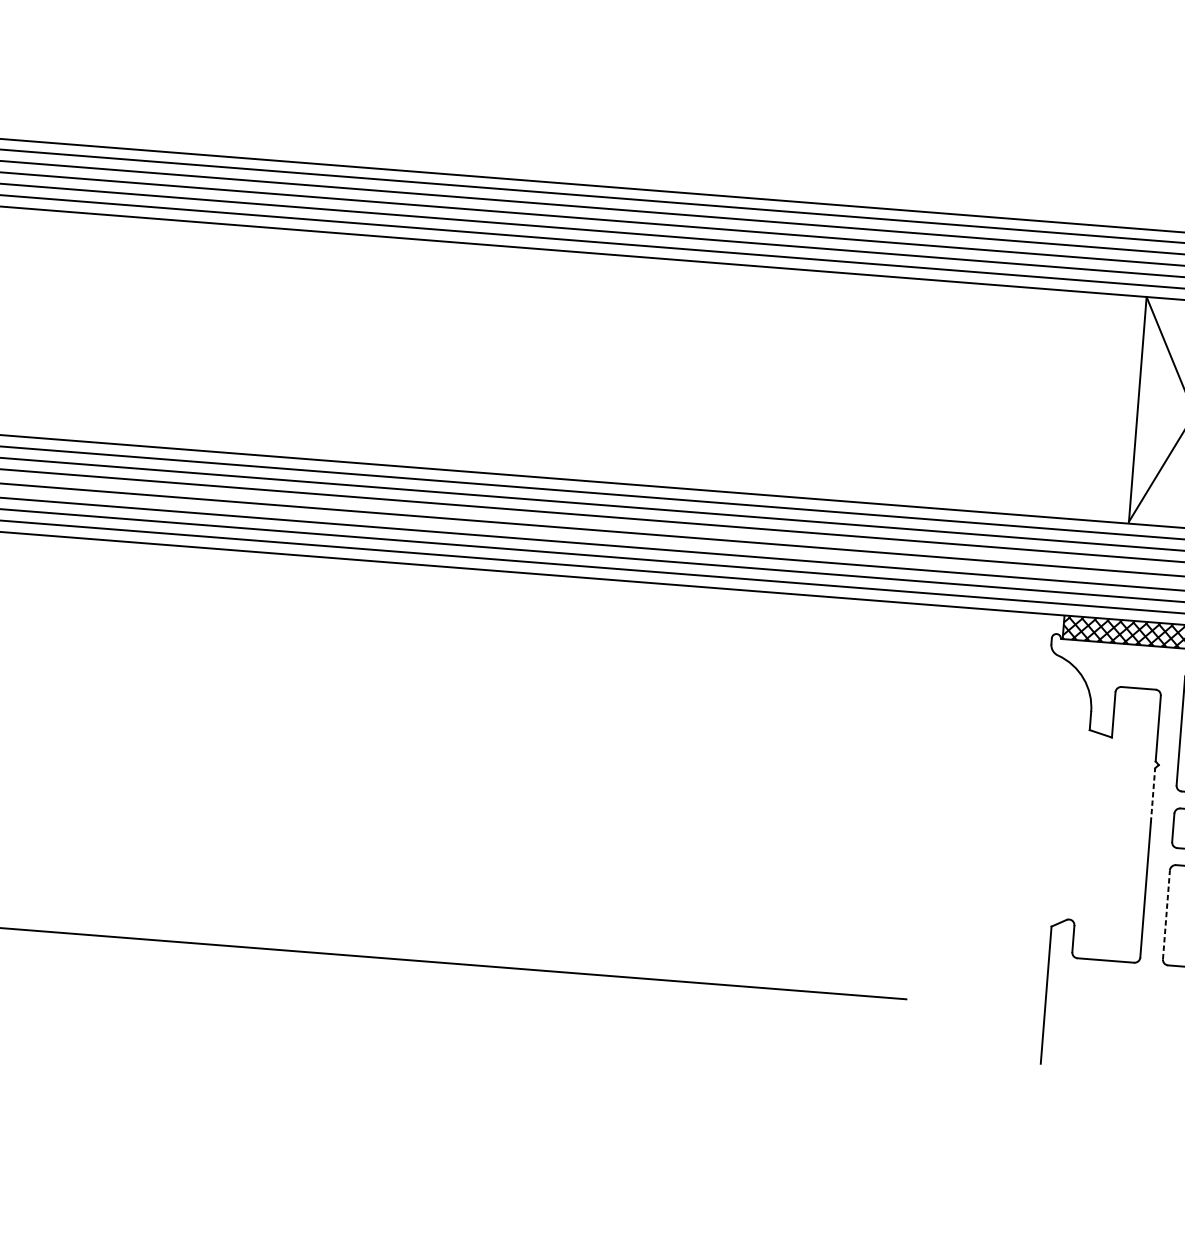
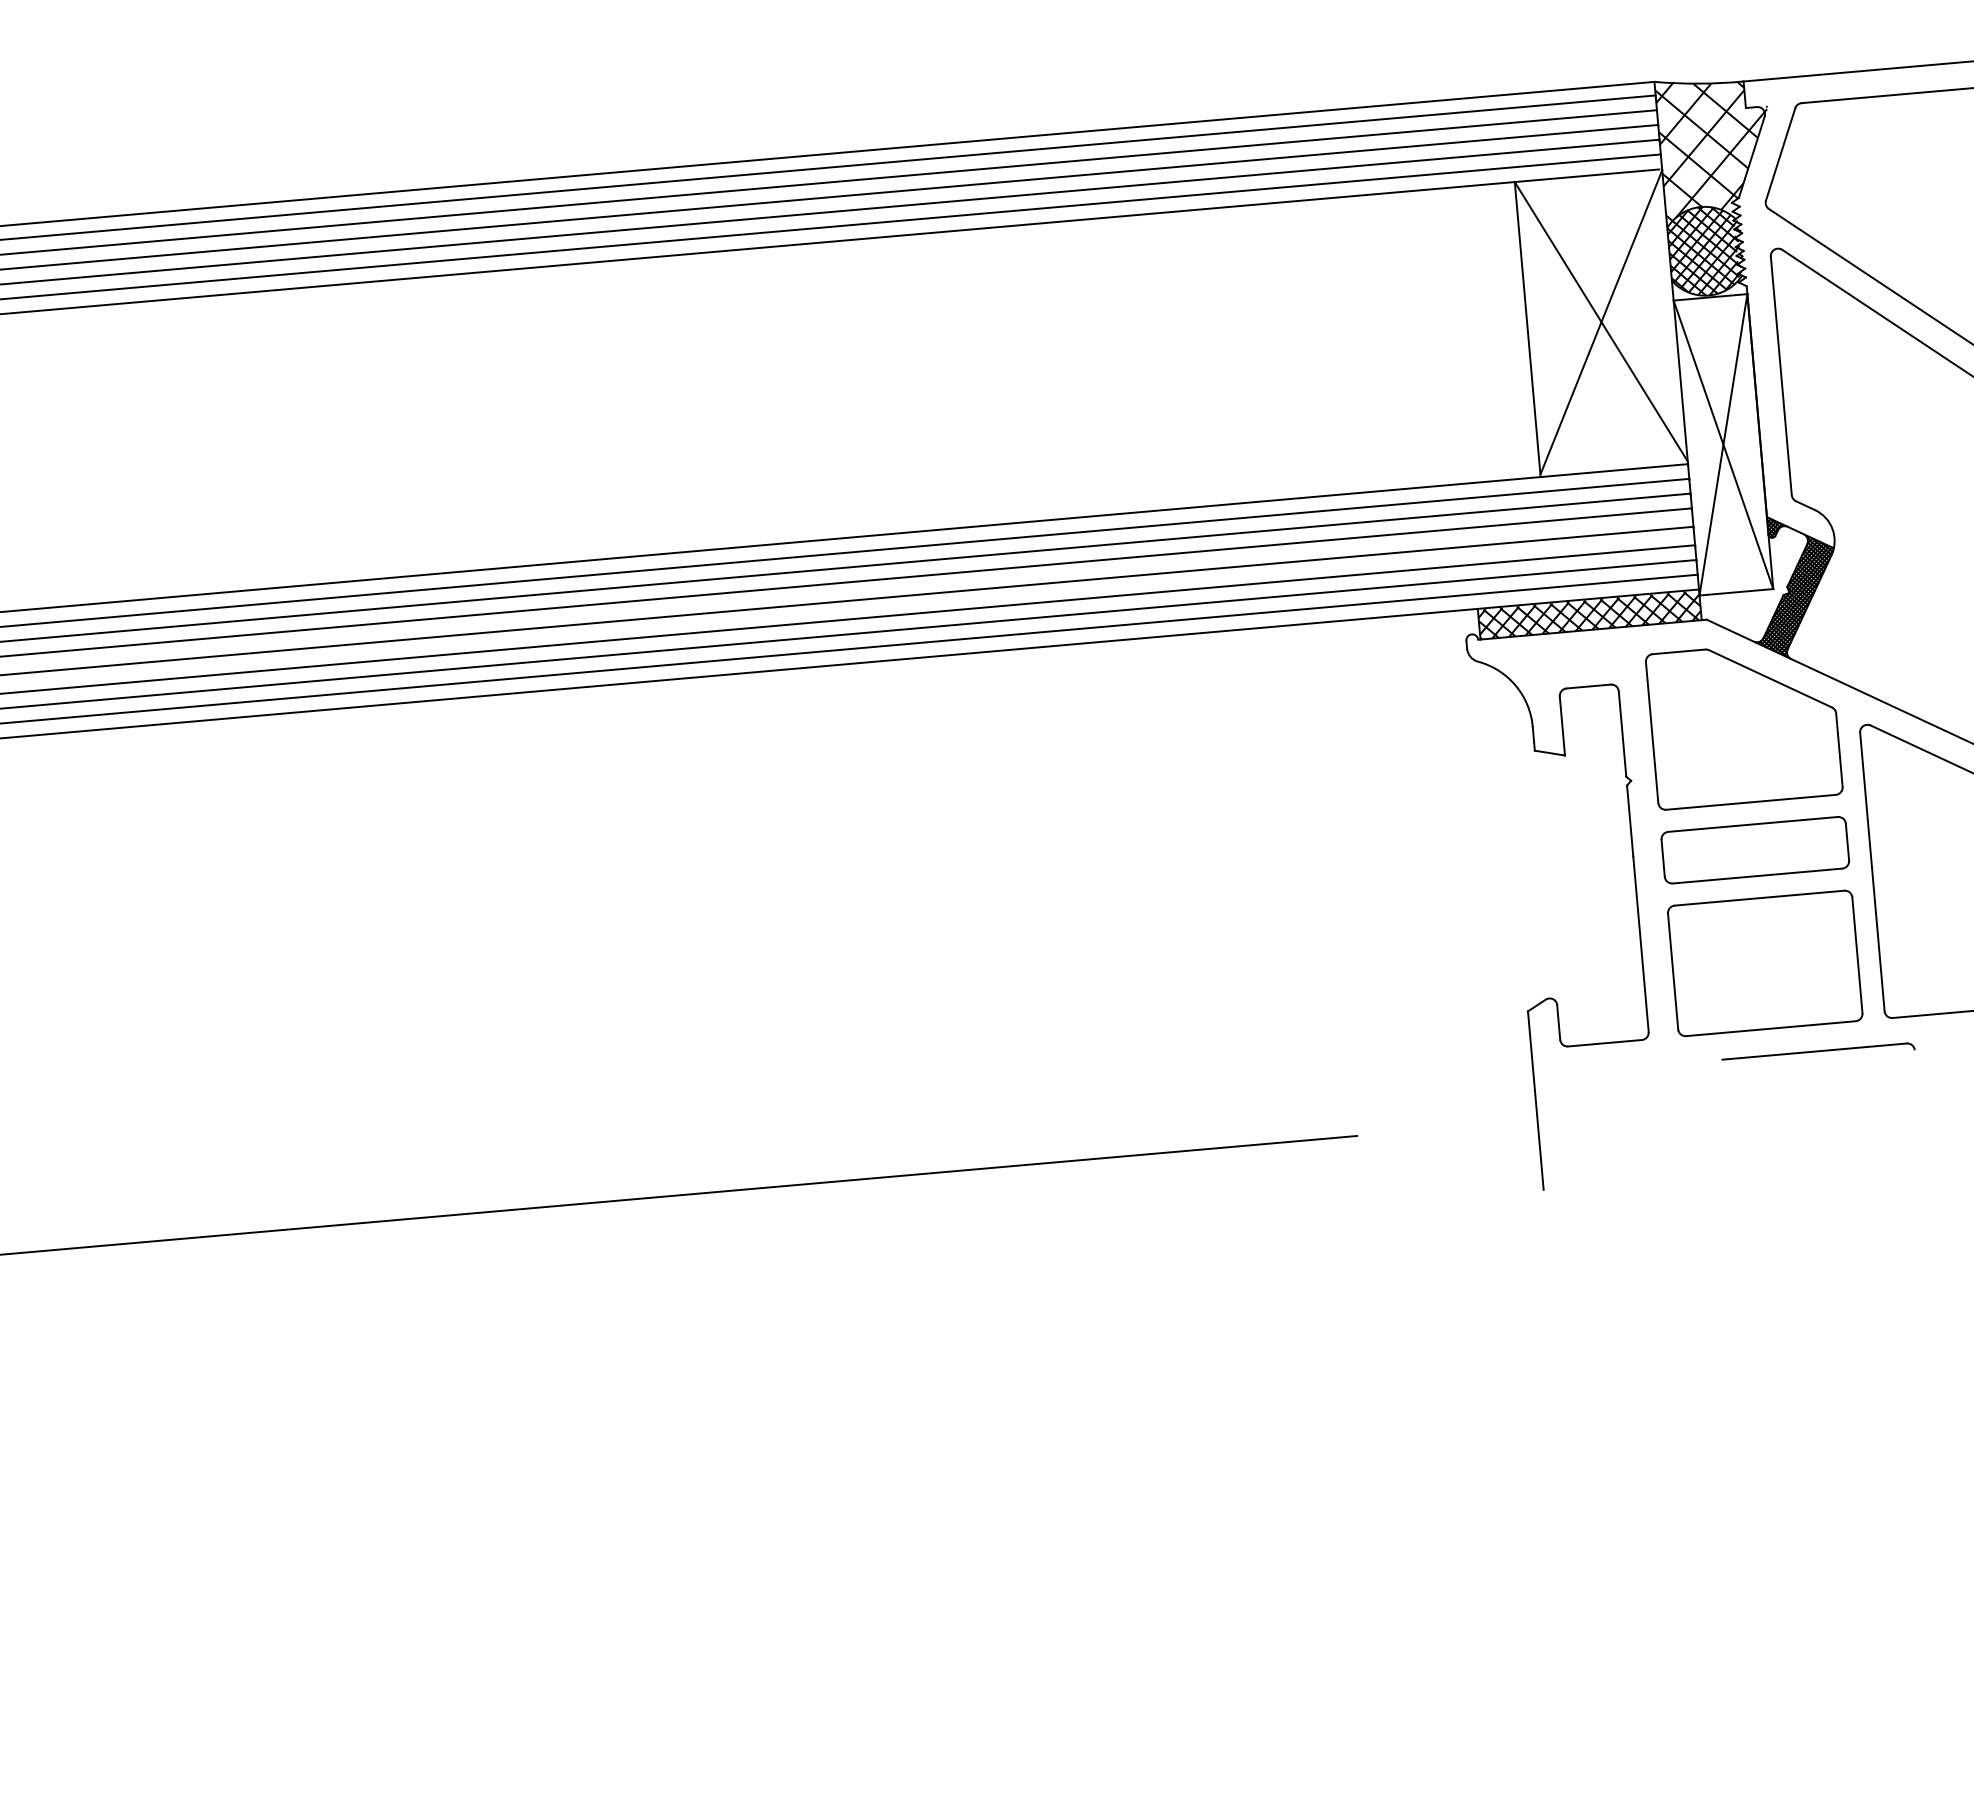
line: (1153, 795) -> (1630, 821), dashed -> solid
line: (1166, 914) -> (1673, 971), dashed -> solid

